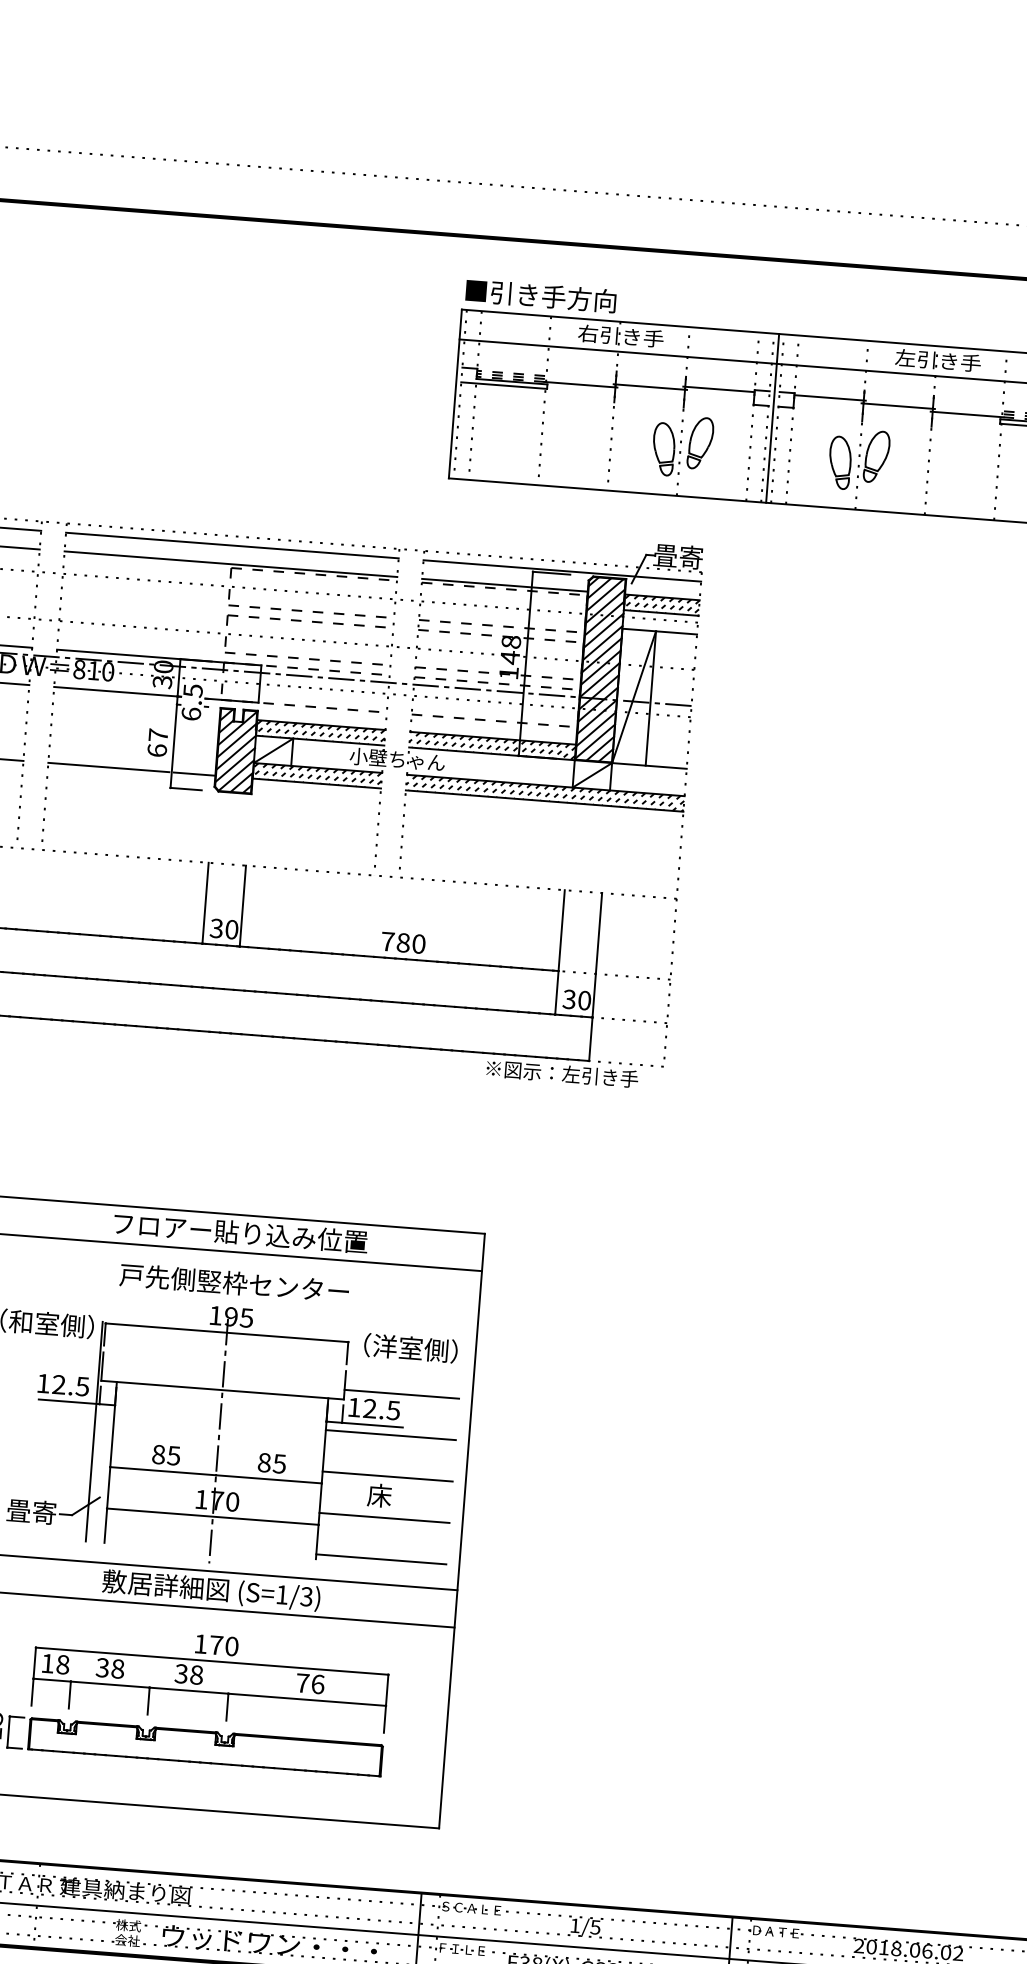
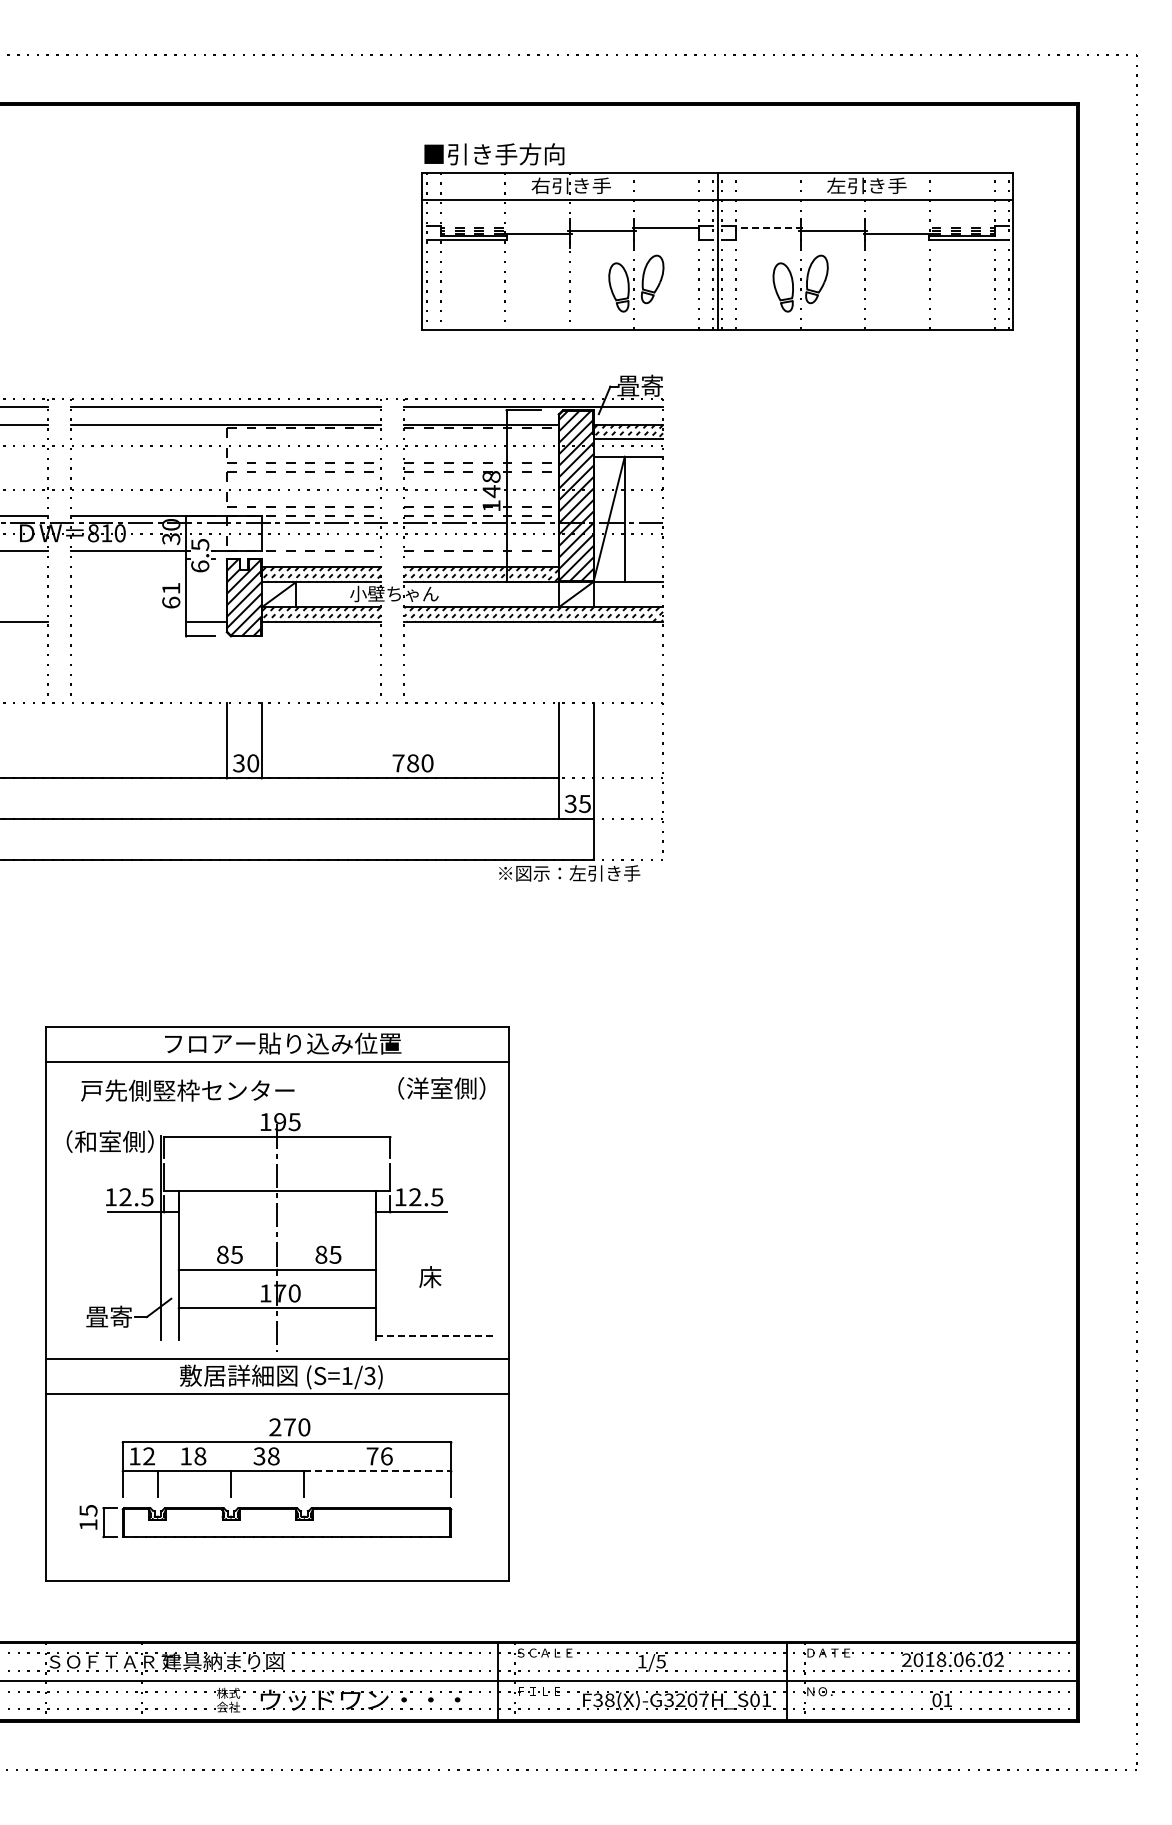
line: (829, 398) -> (768, 228), solid -> dashed
text: (158, 735) -> (171, 588), 67 -> 61
line: (108, 767) -> (127, 621), removed
text: (584, 1000) -> (584, 803), 30 -> 35
text: (234, 1283) -> (187, 1090), moved
text: (410, 1348) -> (441, 1088), moved
line: (401, 1394) -> (443, 1181), removed
line: (390, 1435) -> (436, 1220), removed
line: (387, 1476) -> (436, 1258), removed
line: (384, 1518) -> (436, 1297), removed
line: (381, 1559) -> (436, 1336), solid -> dashed
text: (201, 1644) -> (275, 1427), 170 -> 270
text: (63, 1664) -> (149, 1456), 18 -> 12
text: (102, 1667) -> (185, 1456), 38 -> 18
line: (307, 1699) -> (378, 1471), solid -> dashed

